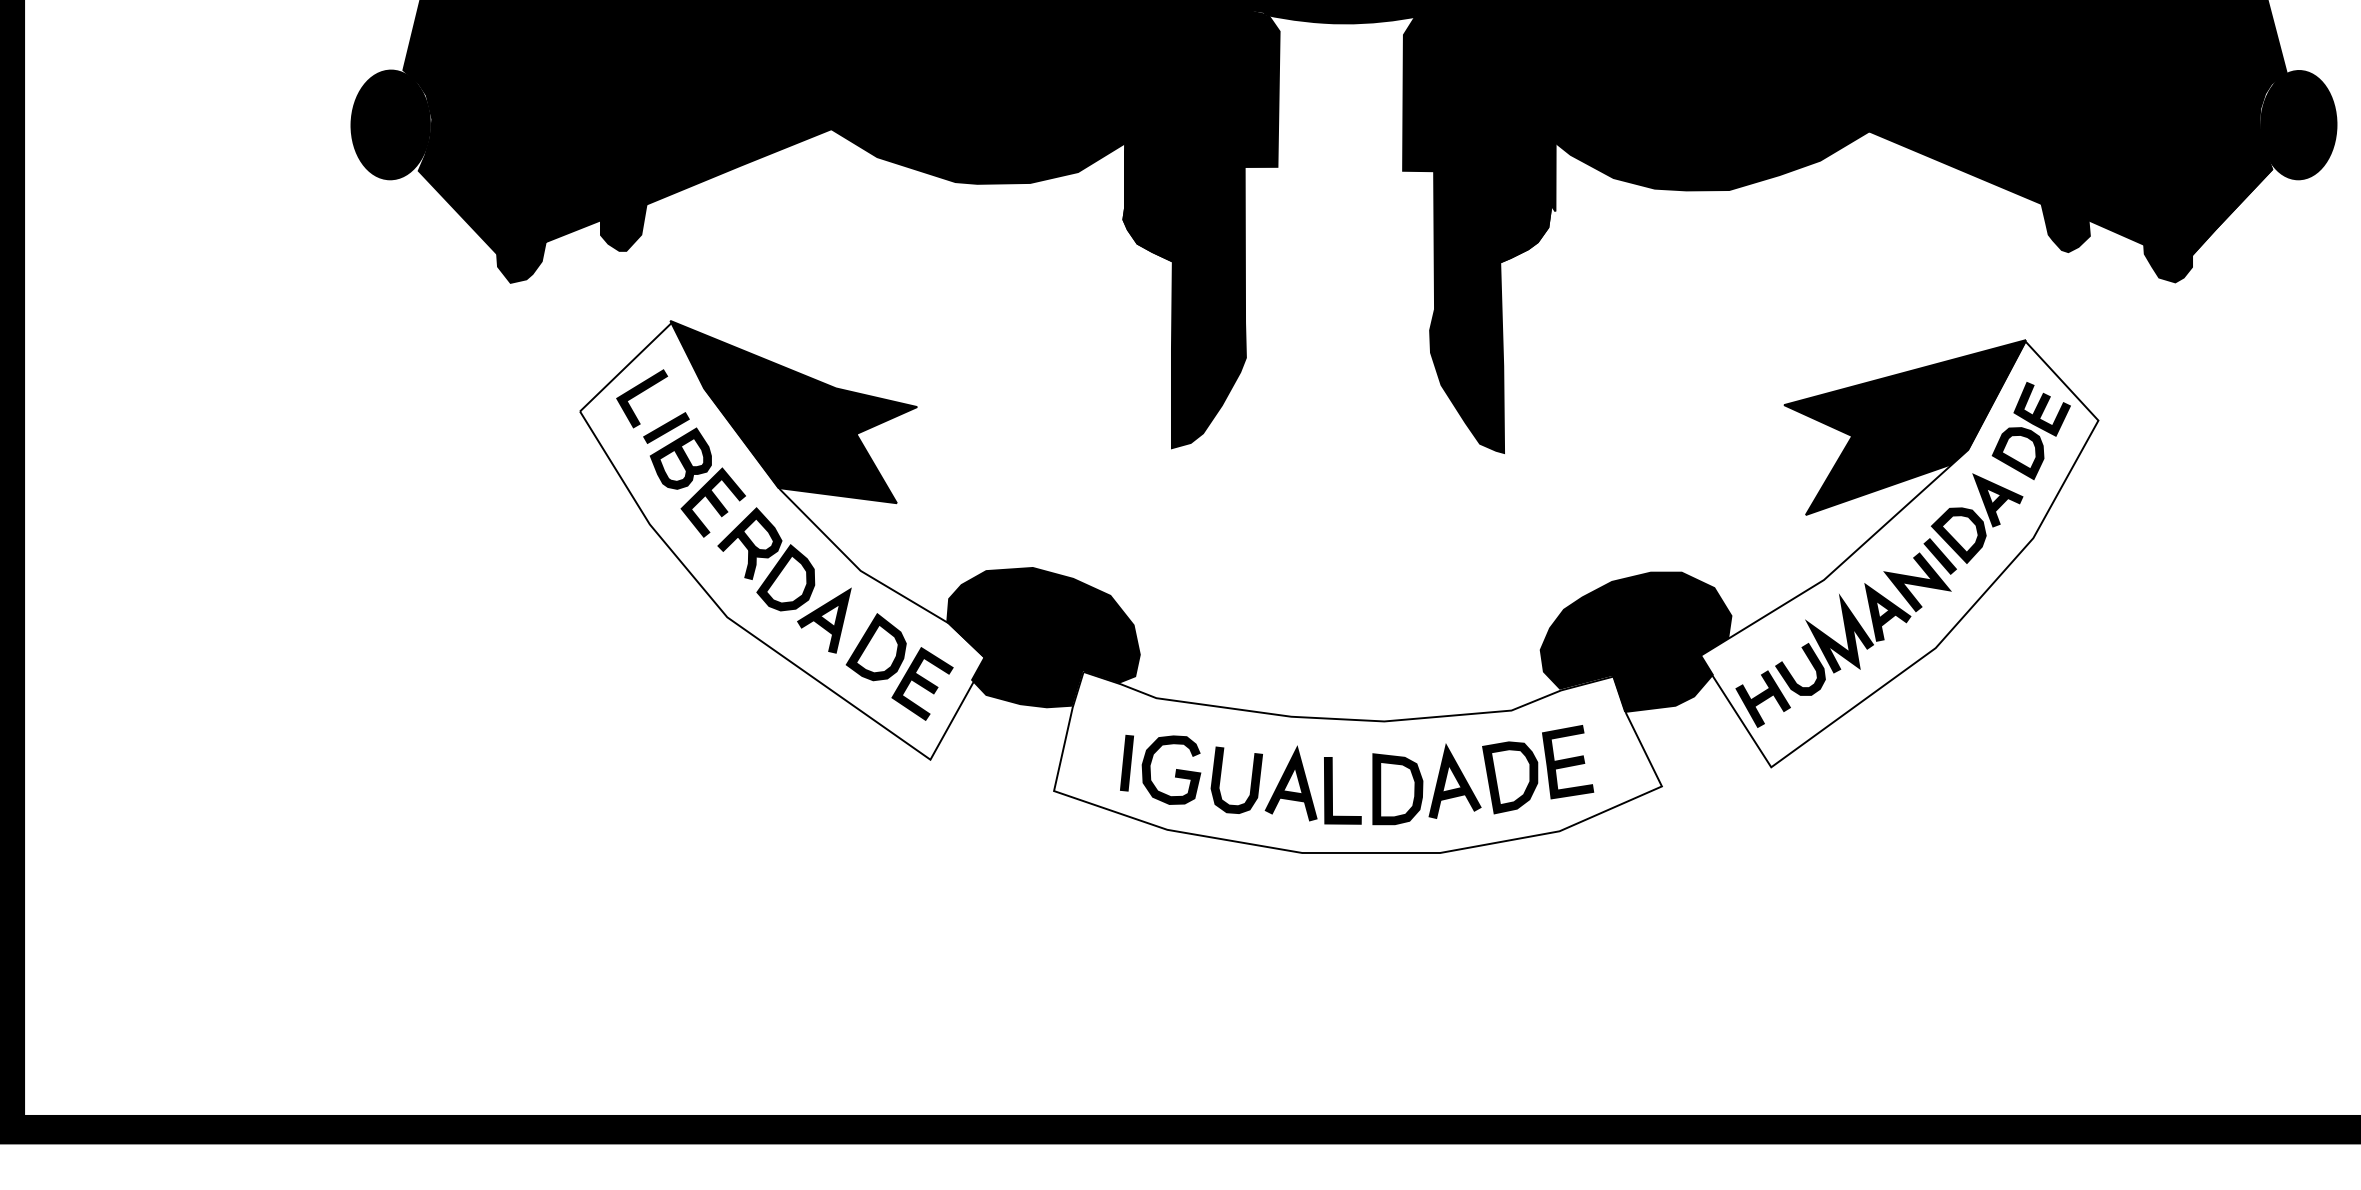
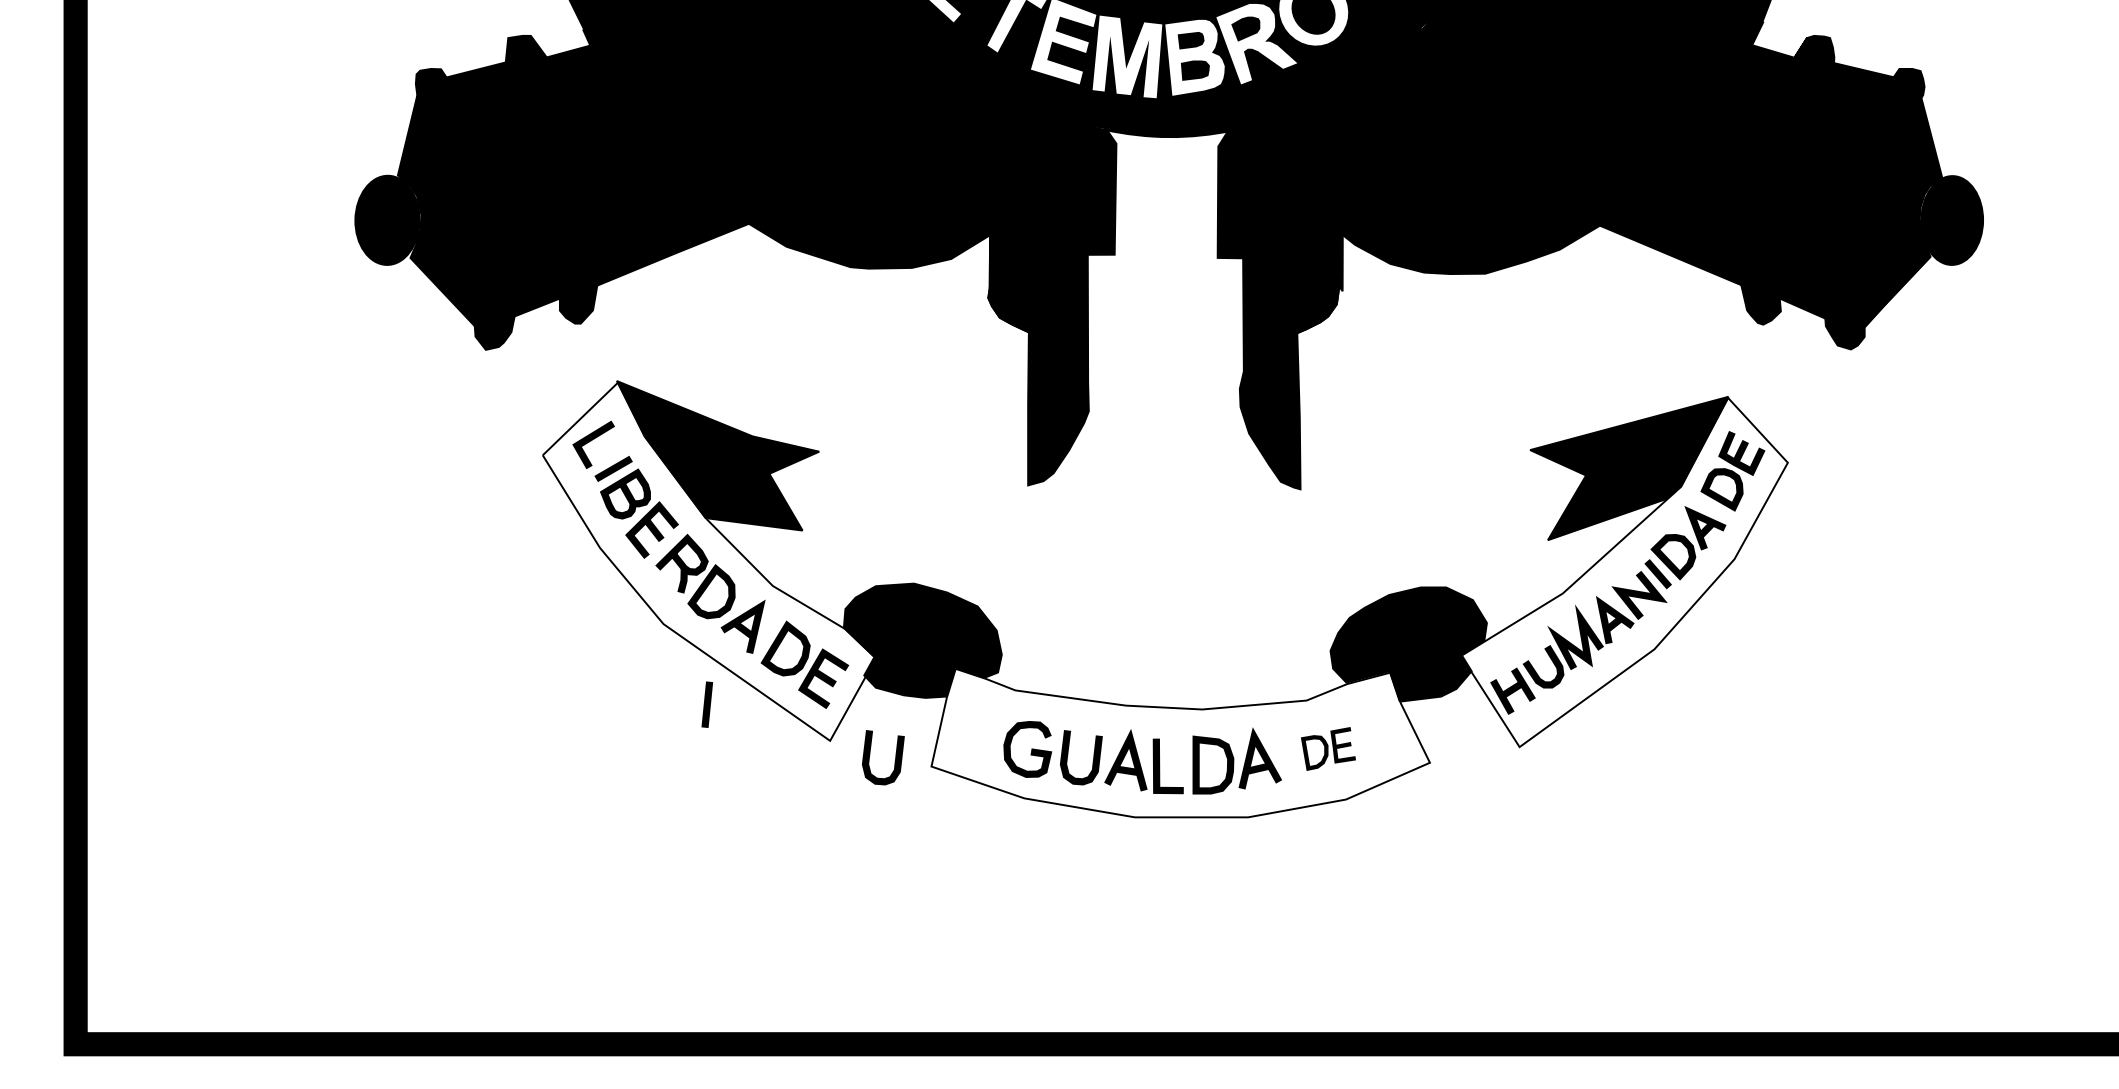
line: (1127, 762) -> (707, 704), moved
part: (1538, 769) -> (1328, 748), size x0.6
curve: (1008, 784) -> (894, 761), added

